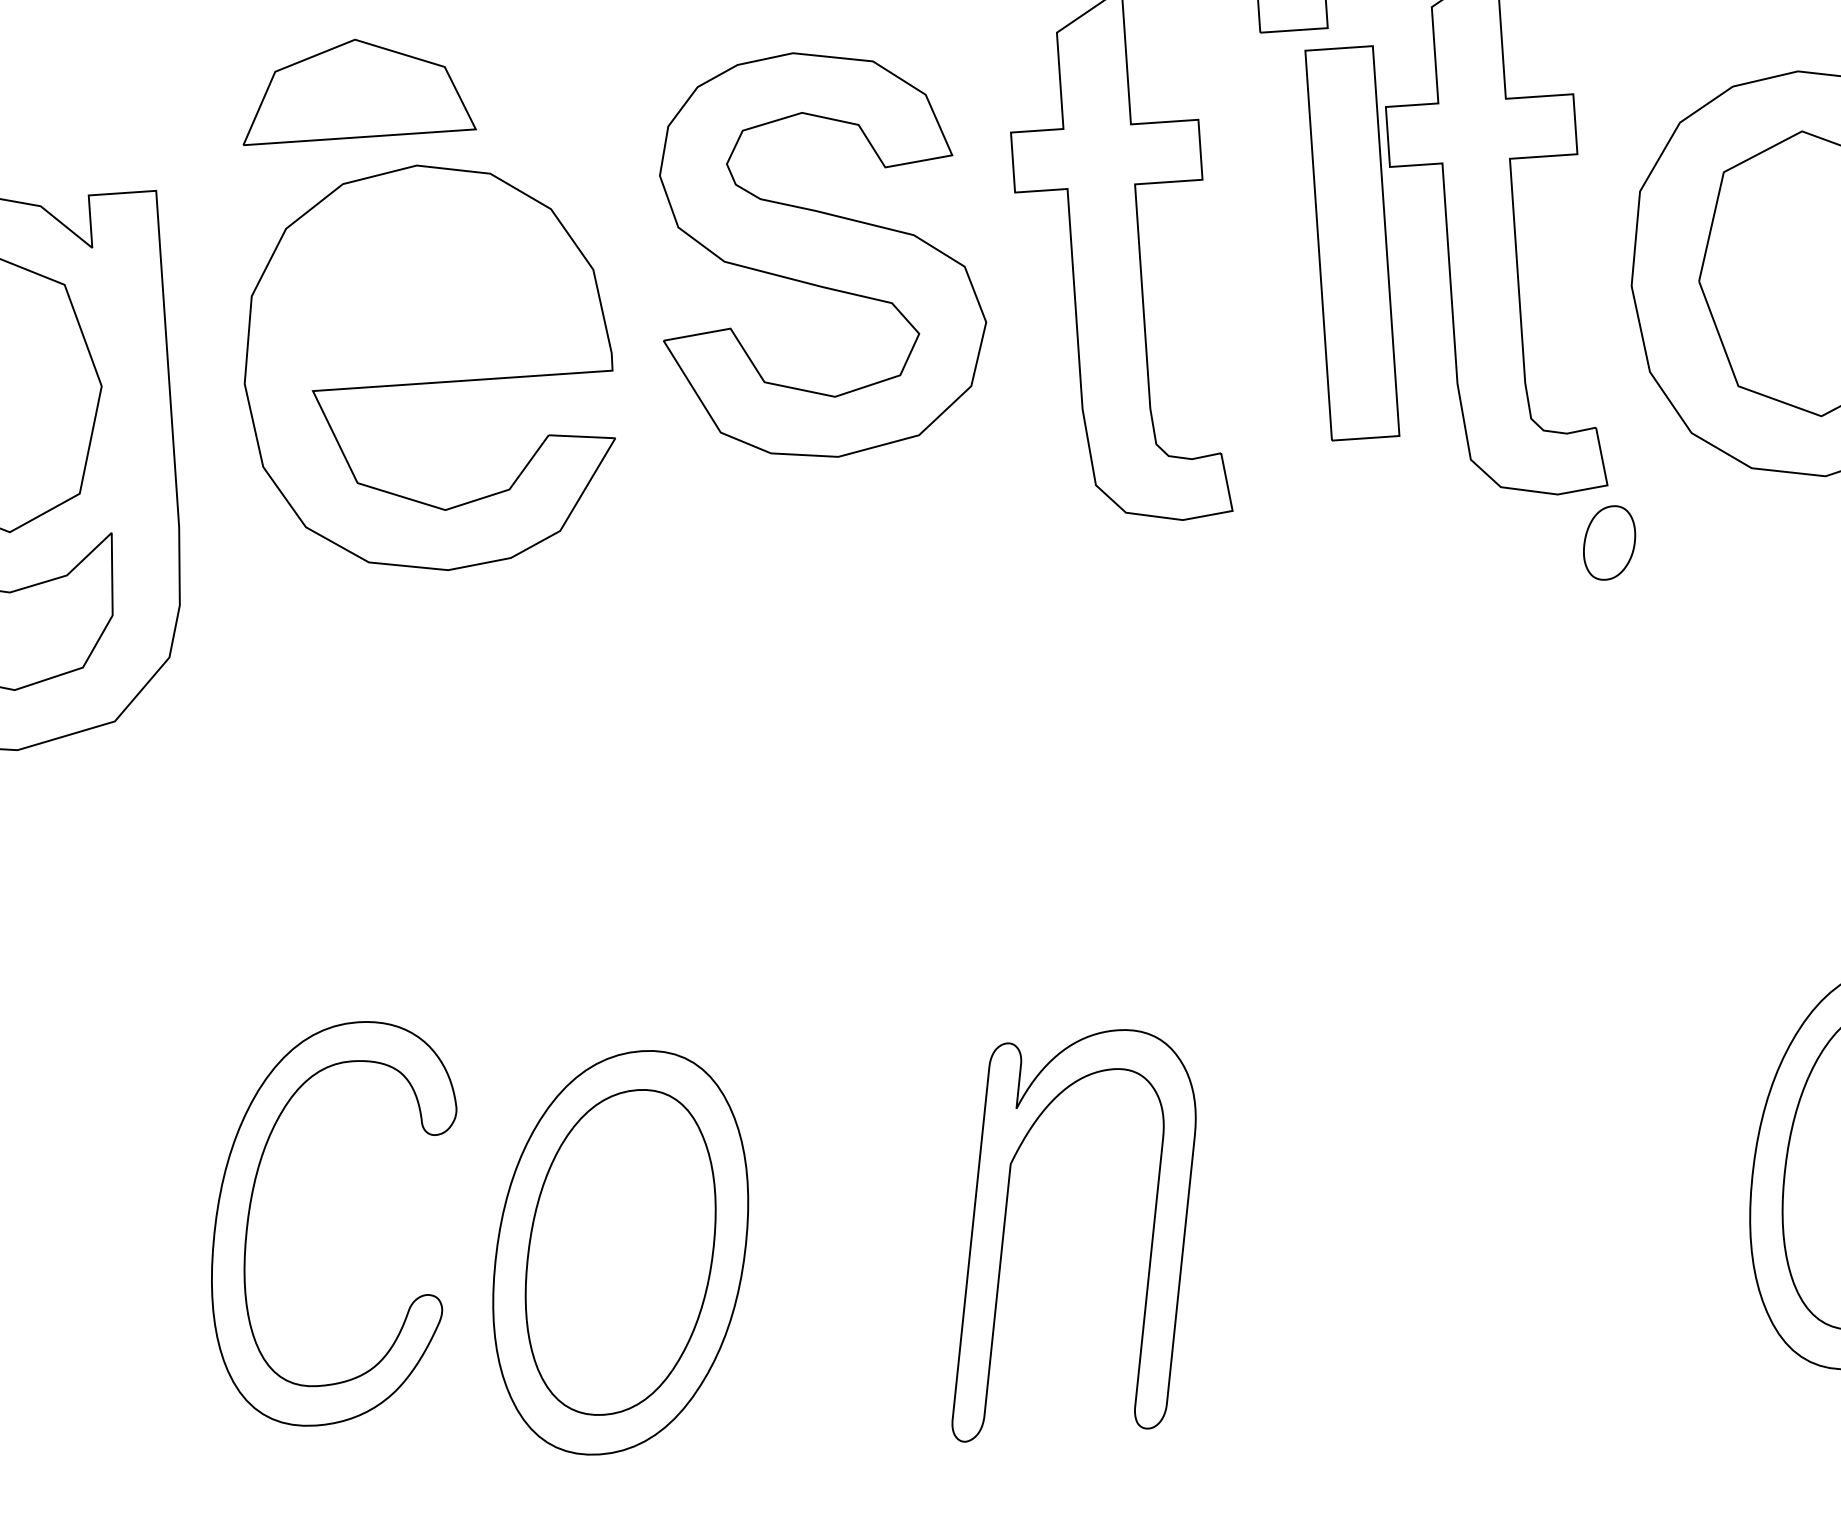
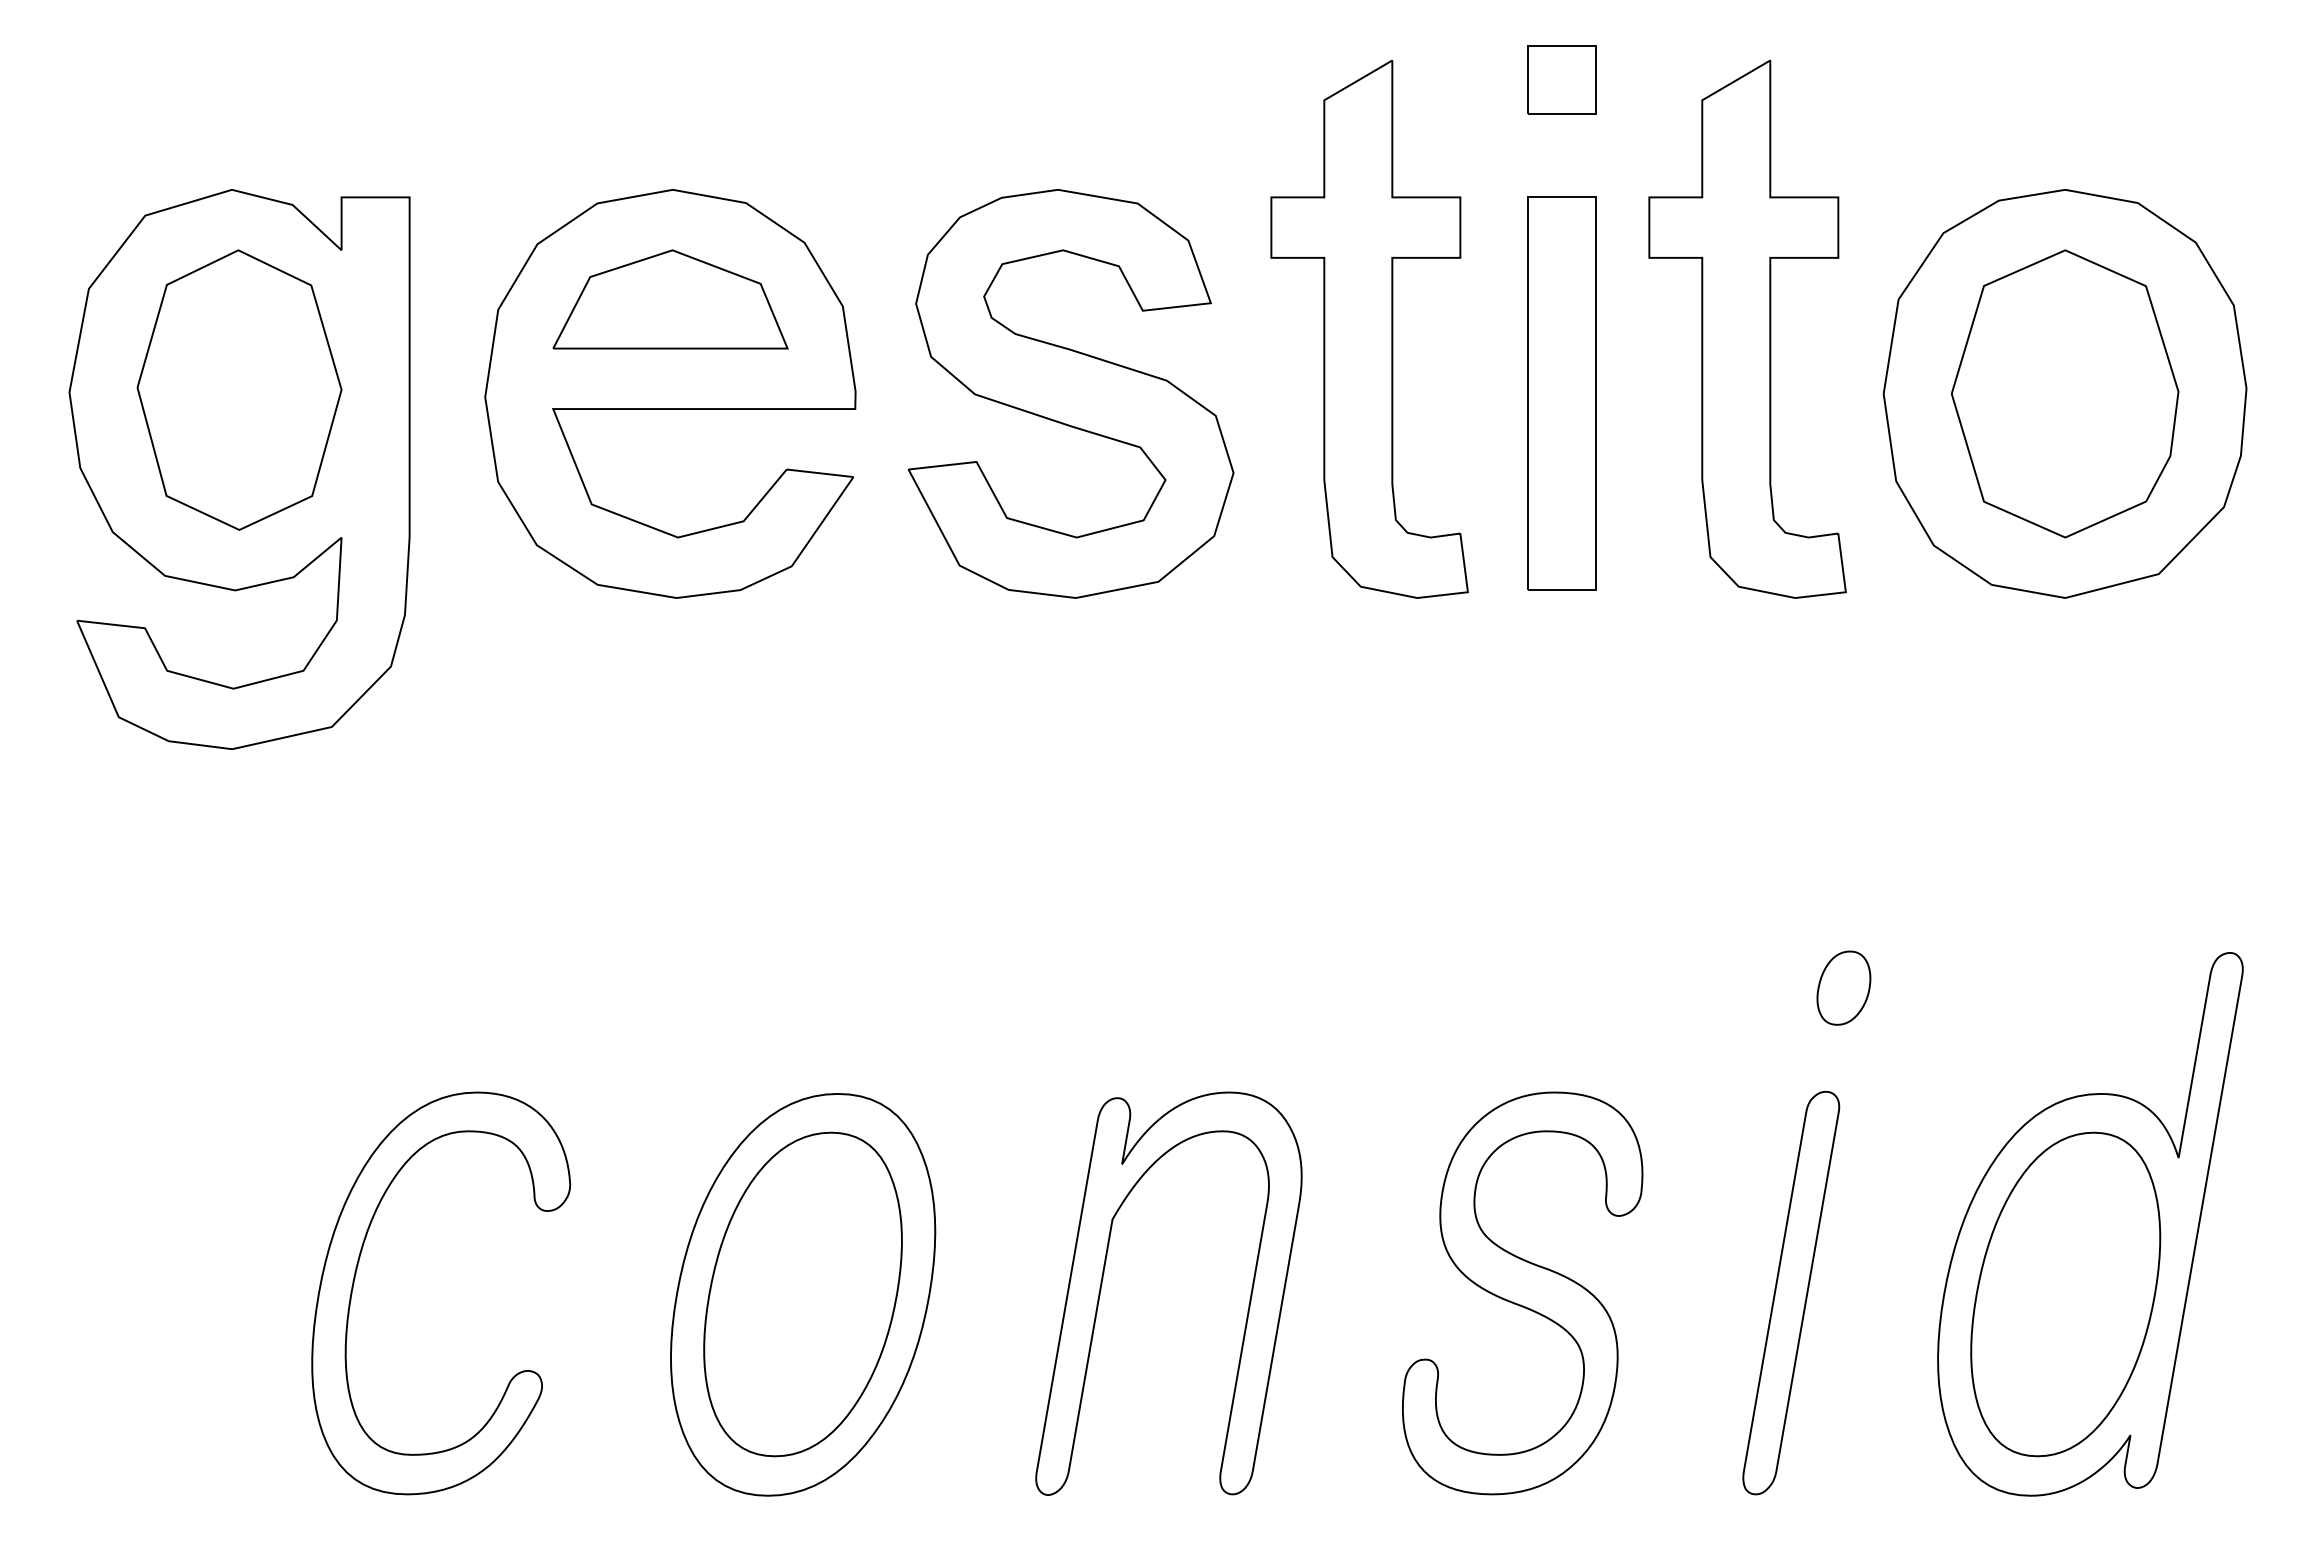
part: (356, 88) -> (670, 299), moved
part: (1351, 243) -> (1561, 393), moved
part: (820, 254) -> (1071, 393), moved
part: (1609, 542) -> (1843, 987), moved
part: (1600, 1183) -> (1791, 1292), added
part: (1334, 1202) -> (1522, 1293), added
part: (250, 1210) -> (356, 1274), moved
part: (1005, 1229) -> (1102, 1284), moved

